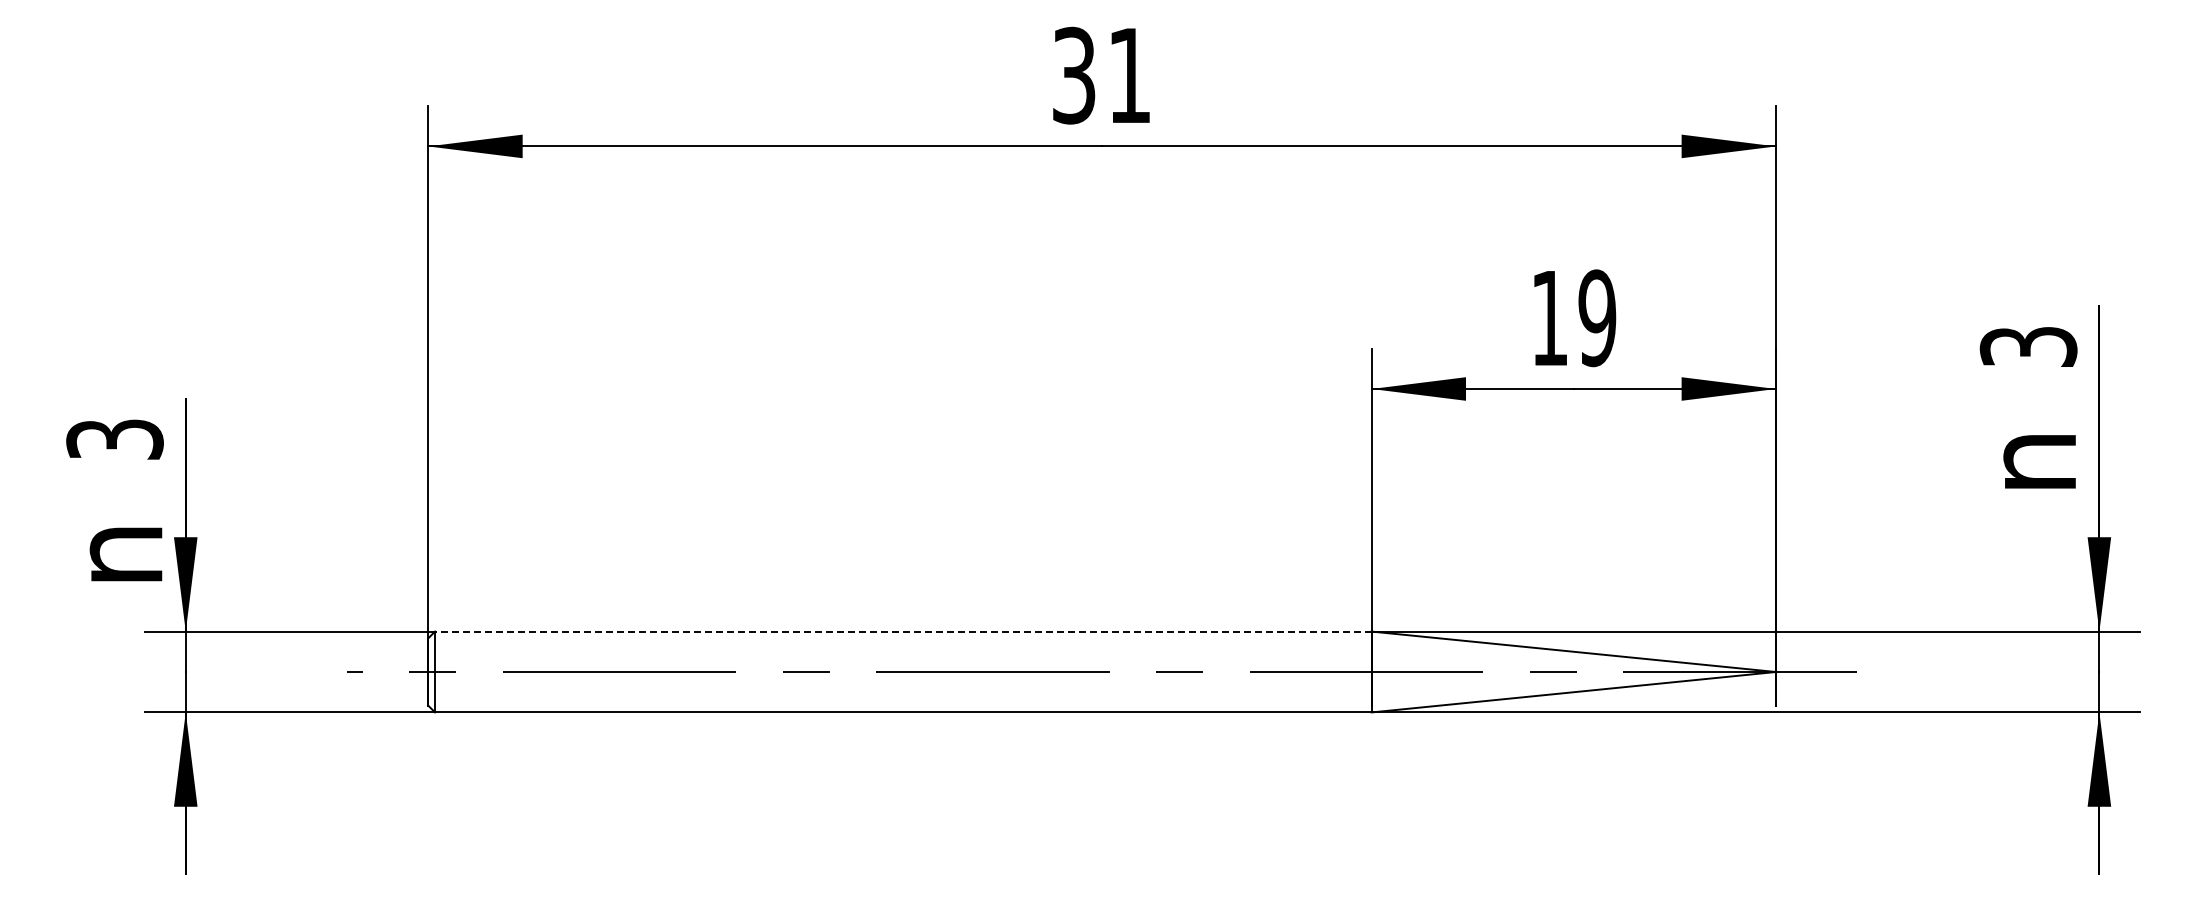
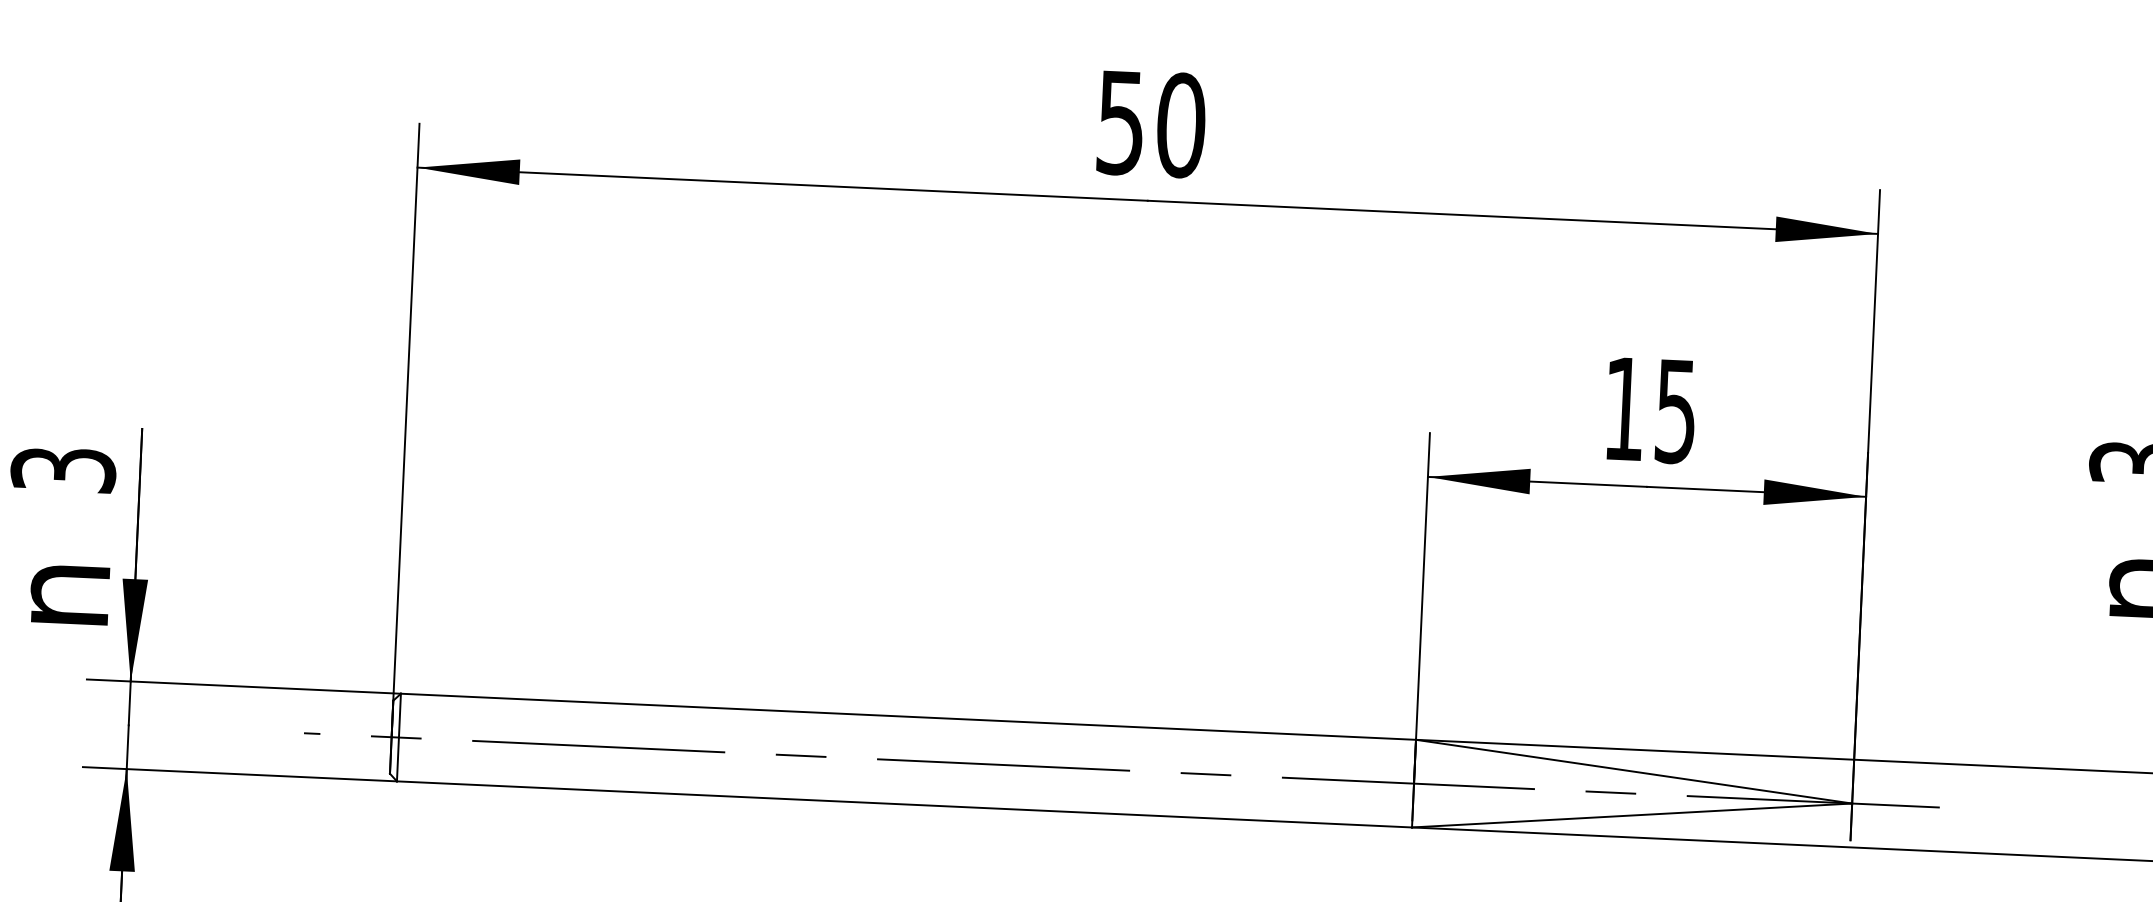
text: (1102, 75) -> (1151, 123), 31 -> 50
text: (1597, 317) -> (1676, 410), 19 -> 15
line: (902, 631) -> (907, 716), dashed -> solid

